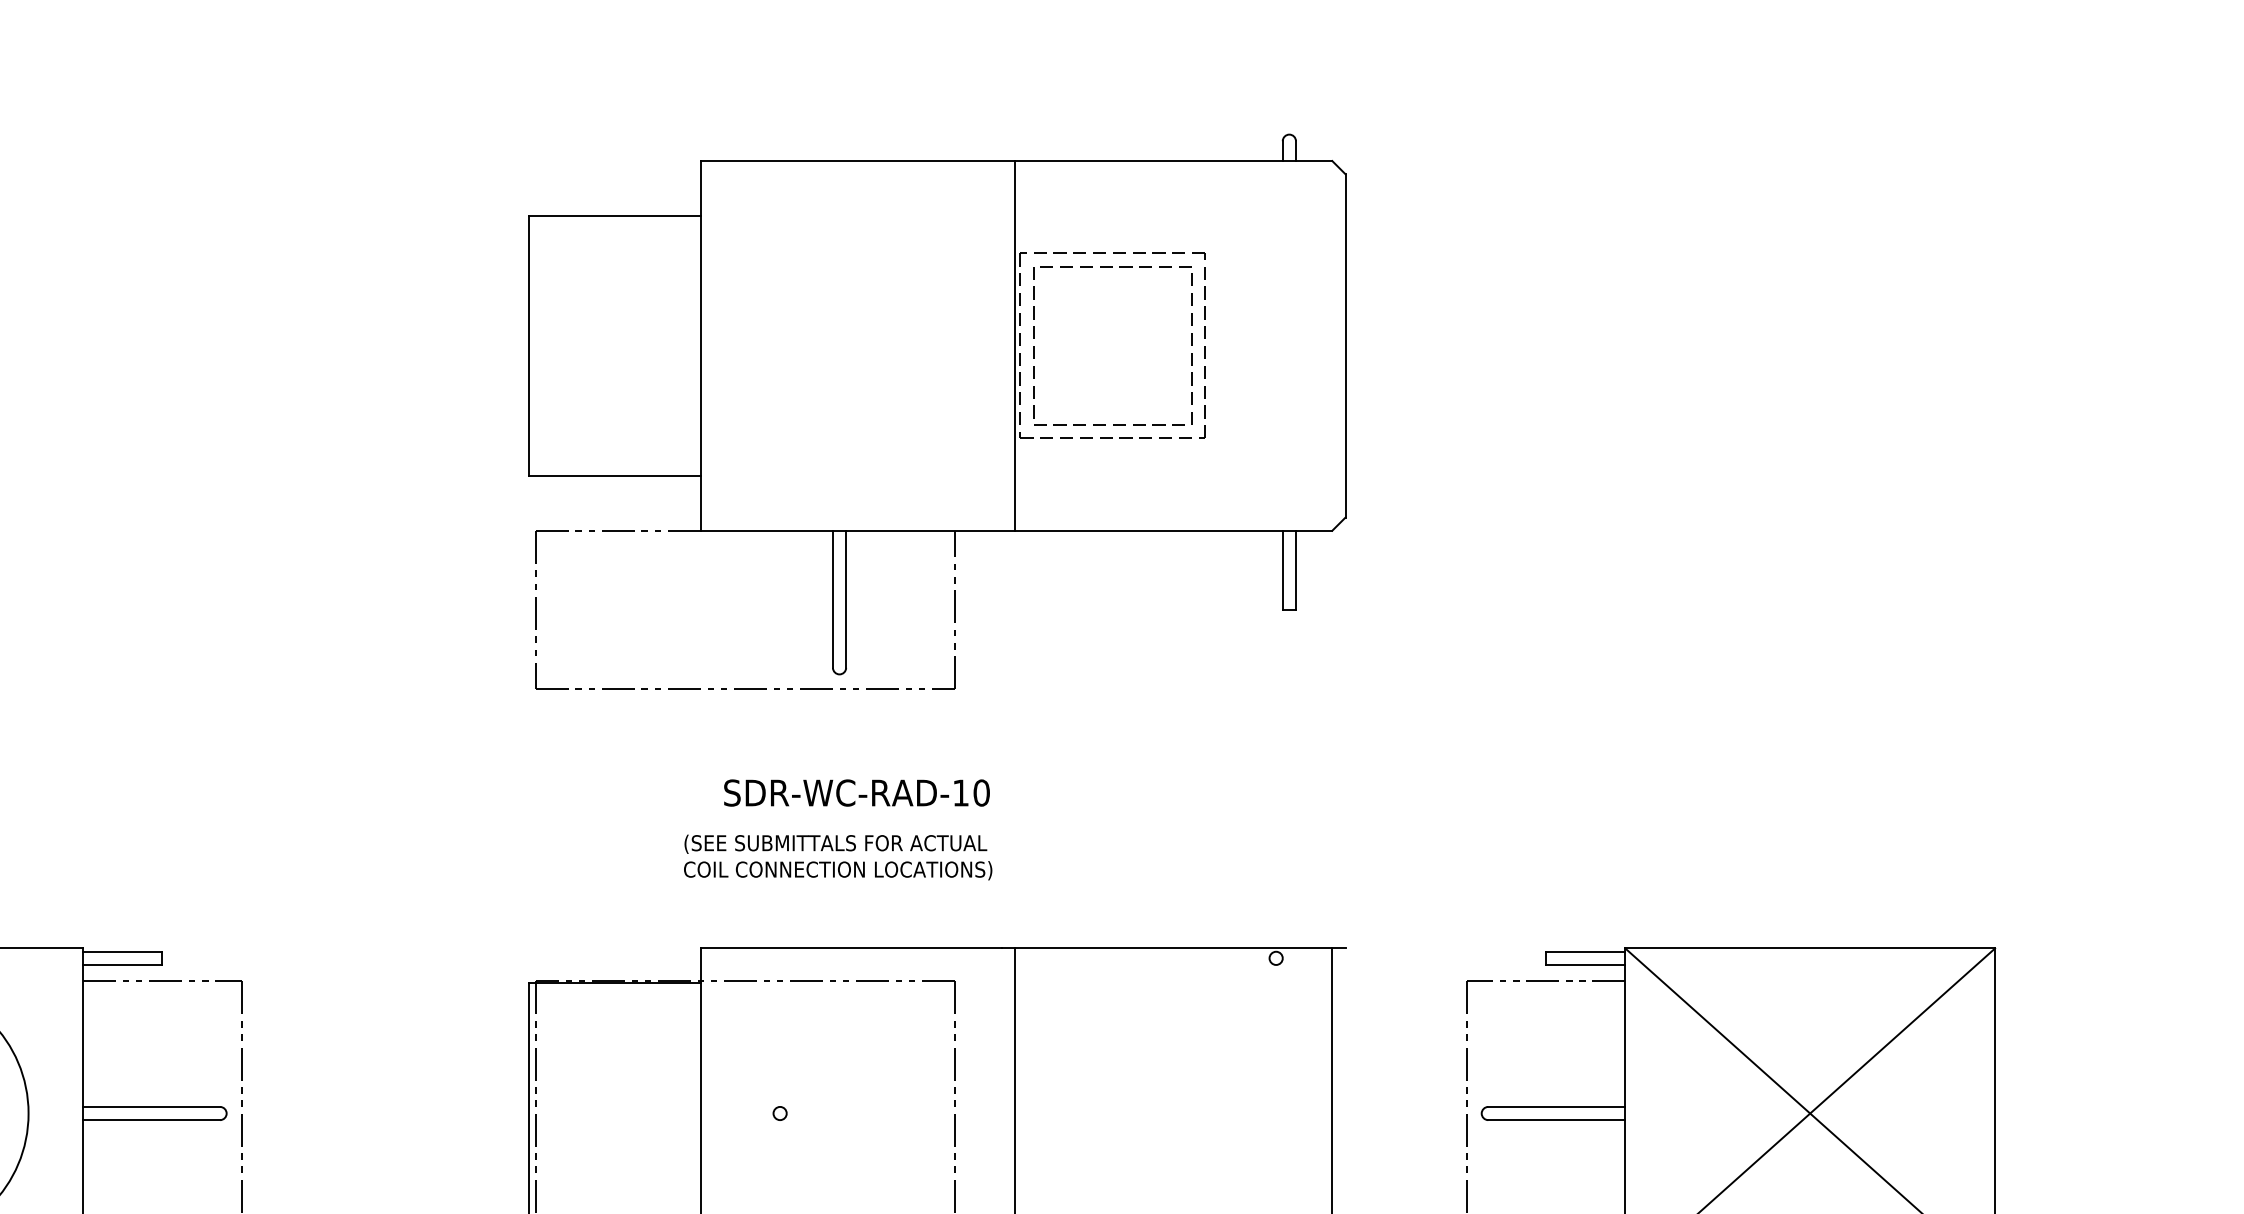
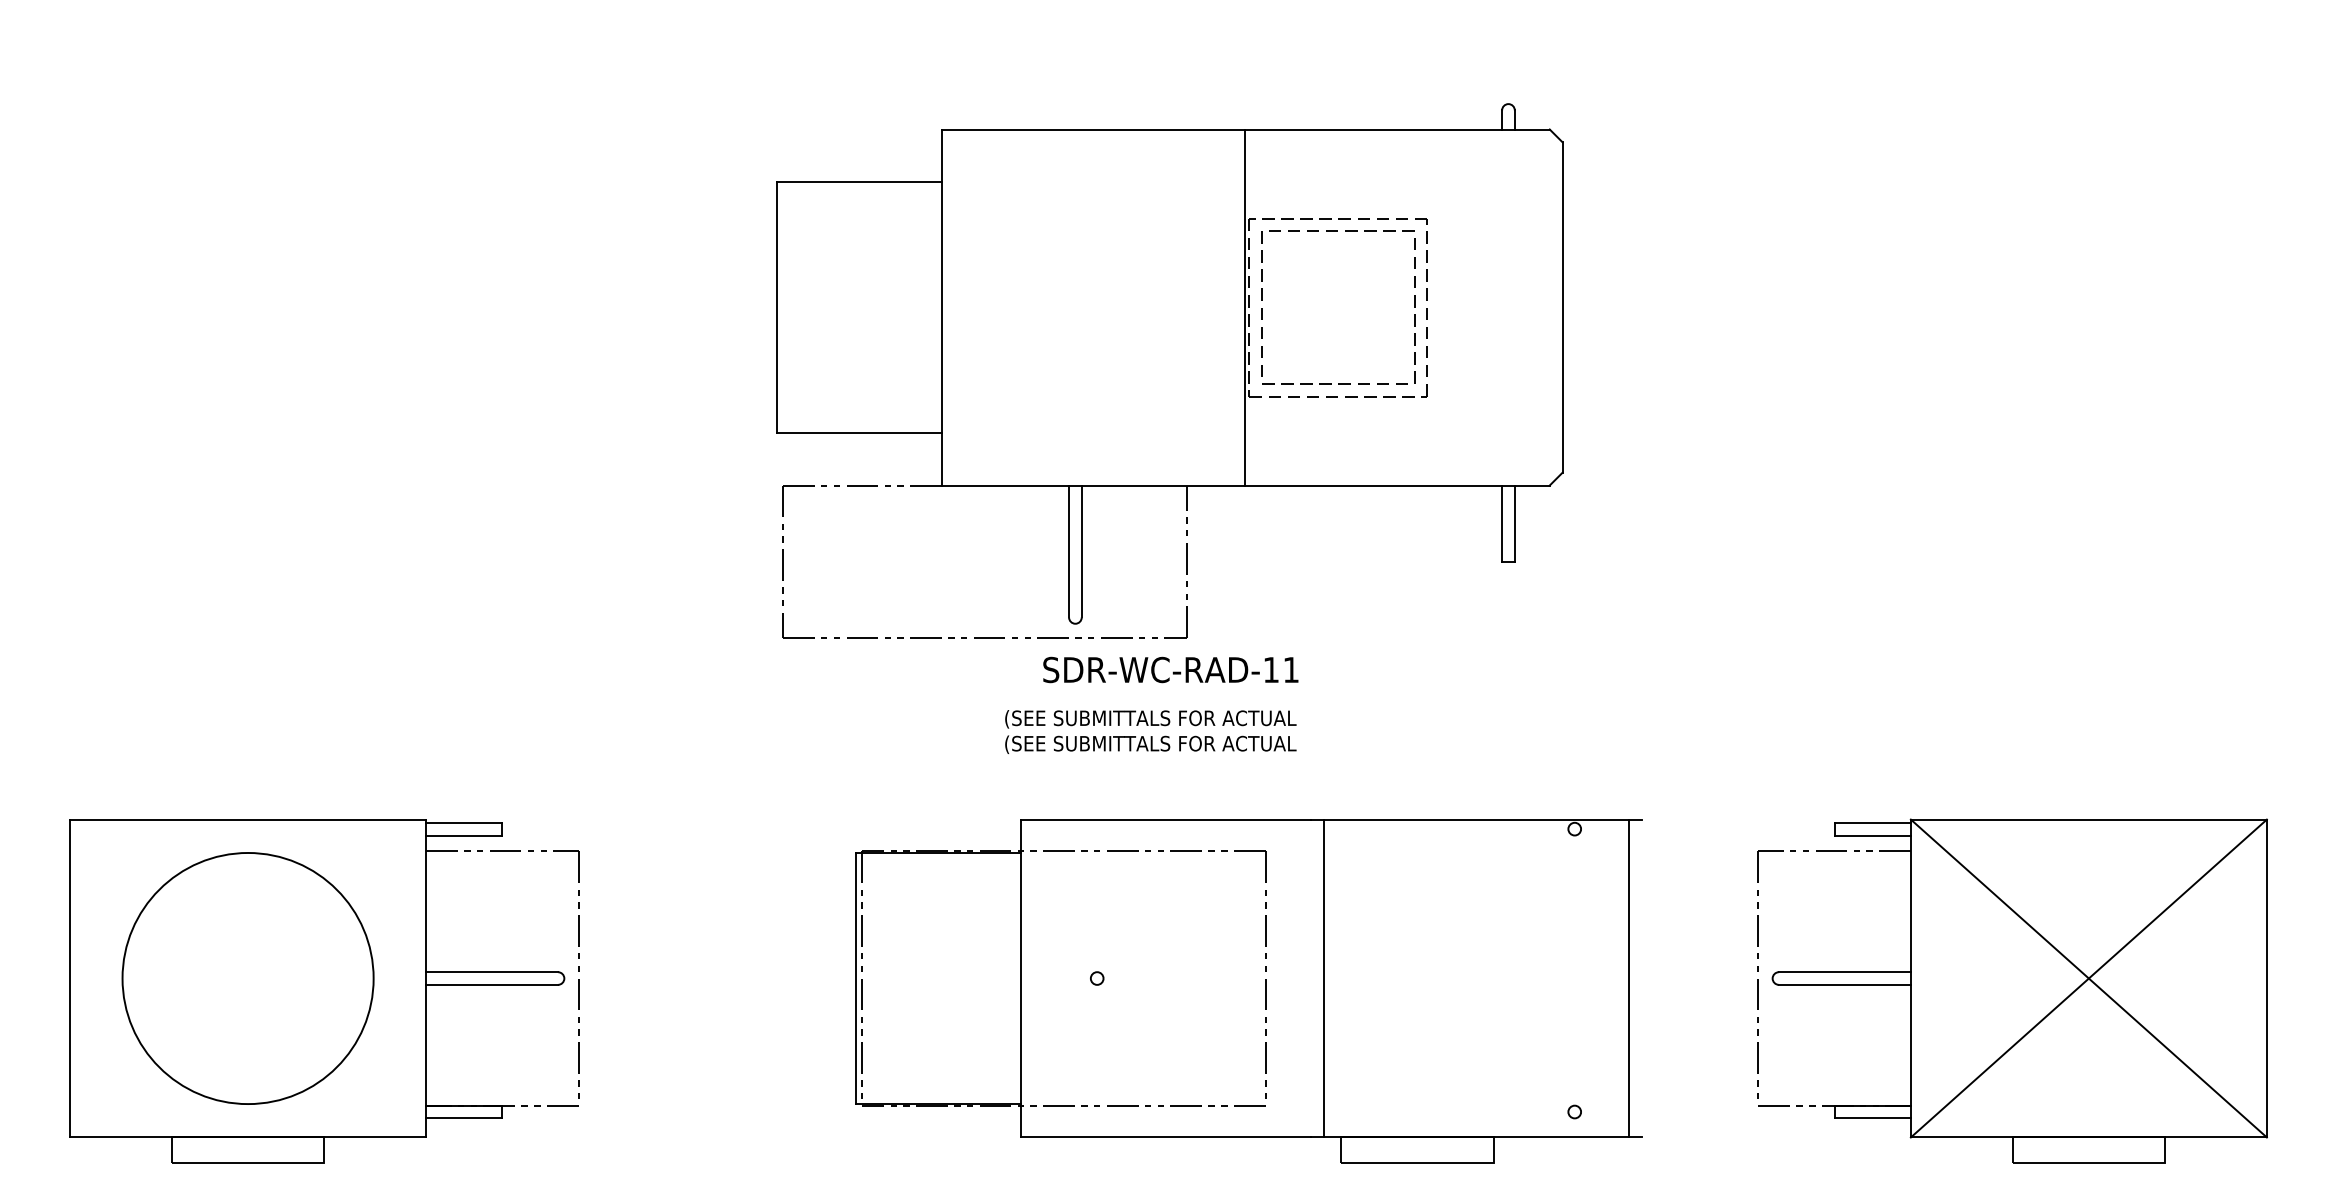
part: (937, 411) -> (1169, 370), moved
text: (981, 792) -> (1291, 669), SDR-WC-RAD-10 -> SDR-WC-RAD-11
text: (837, 870) -> (1152, 744), COIL CONNECTION LOCATIONS) -> (SEE SUBMITTALS FOR ACTUAL

